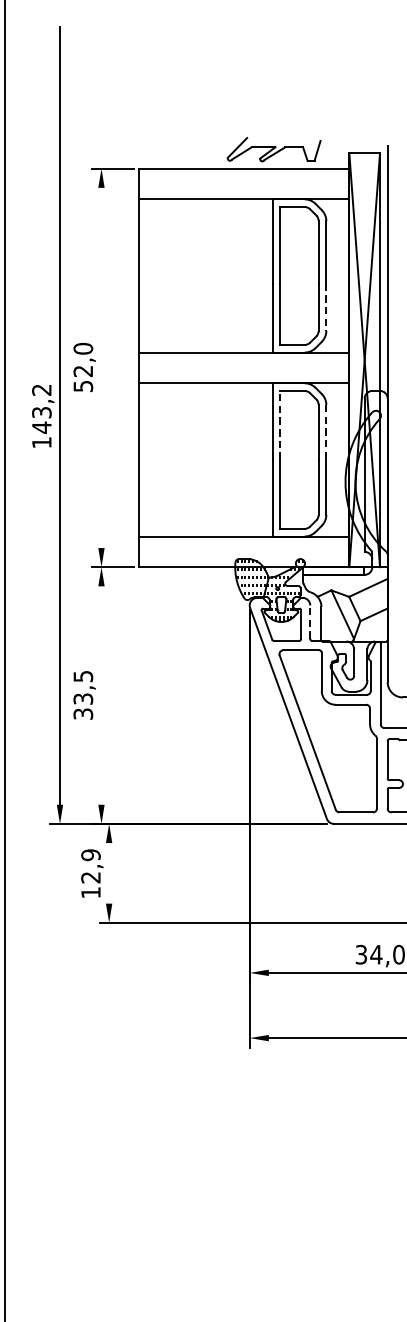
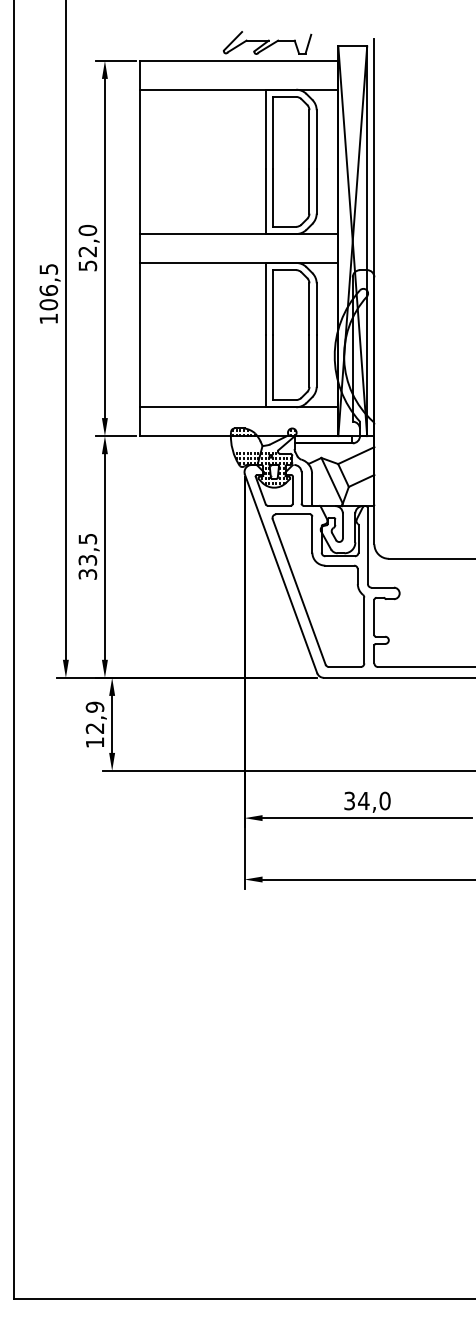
line: (326, 307) -> (316, 191), dashed -> solid
line: (101, 367) -> (104, 248), added
text: (41, 409) -> (48, 287), 143,2 -> 106,5
line: (280, 425) -> (273, 302), dashed -> solid
line: (326, 432) -> (316, 309), dashed -> solid
line: (310, 621) -> (301, 487), dashed -> solid
line: (101, 695) -> (104, 556), added
line: (109, 872) -> (112, 723), added

